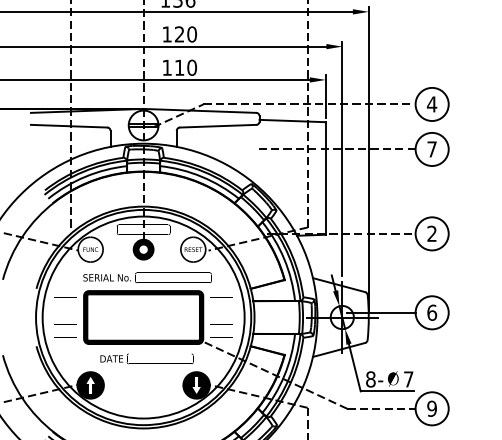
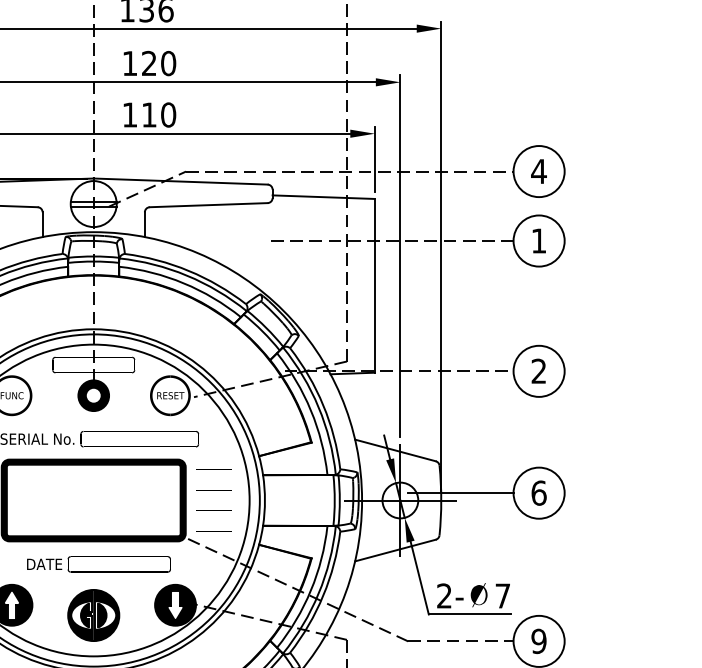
text: (431, 149) -> (538, 241), 7 -> 1
text: (370, 379) -> (443, 596), 8- -> 2-
part: (143, 391) -> (93, 614), added

